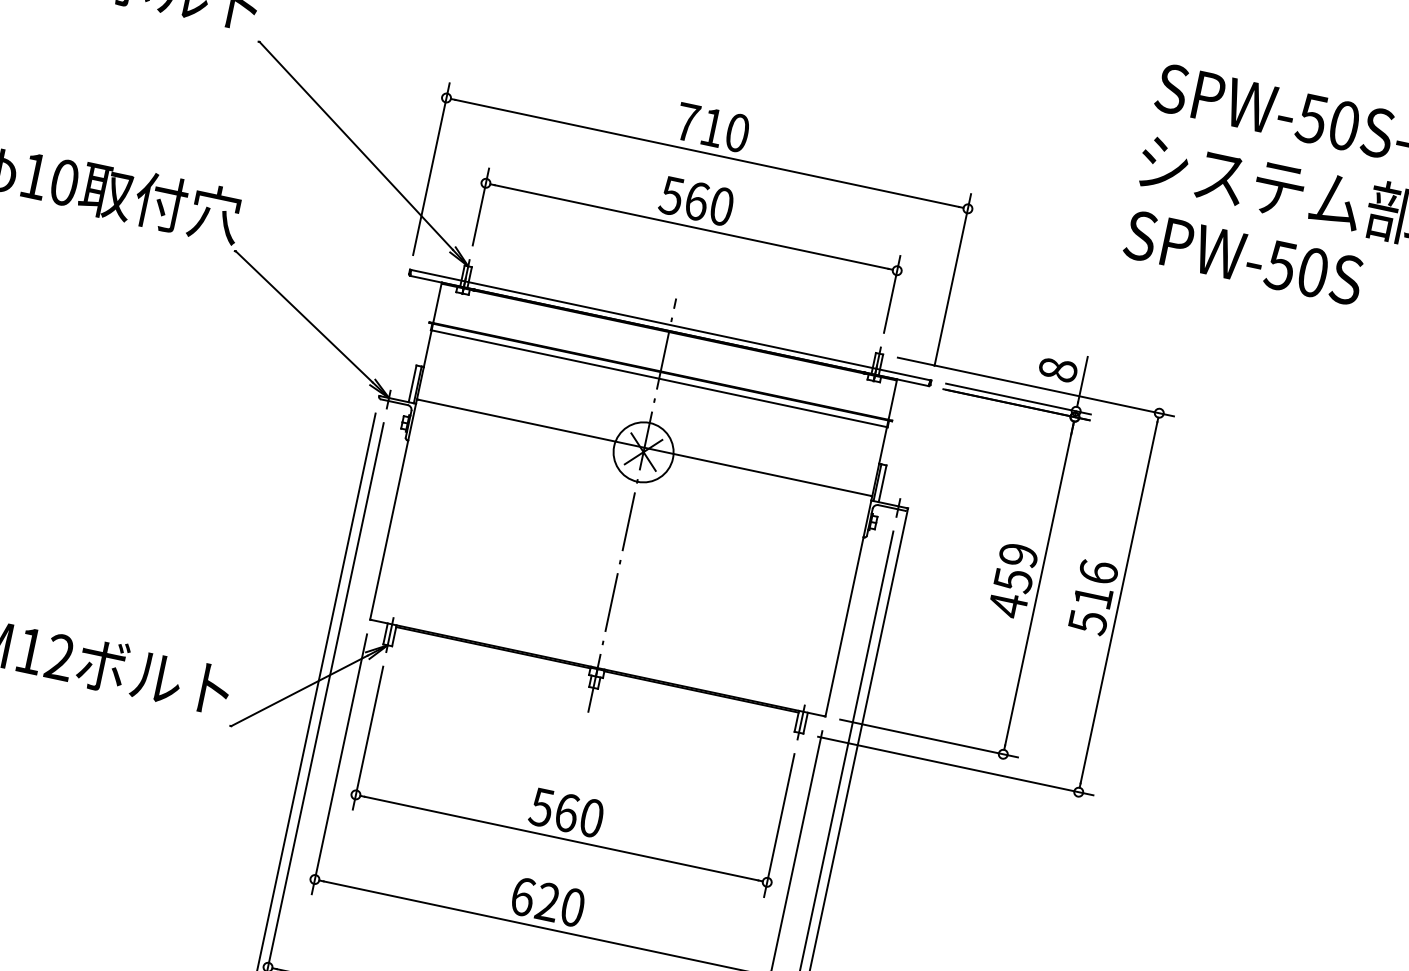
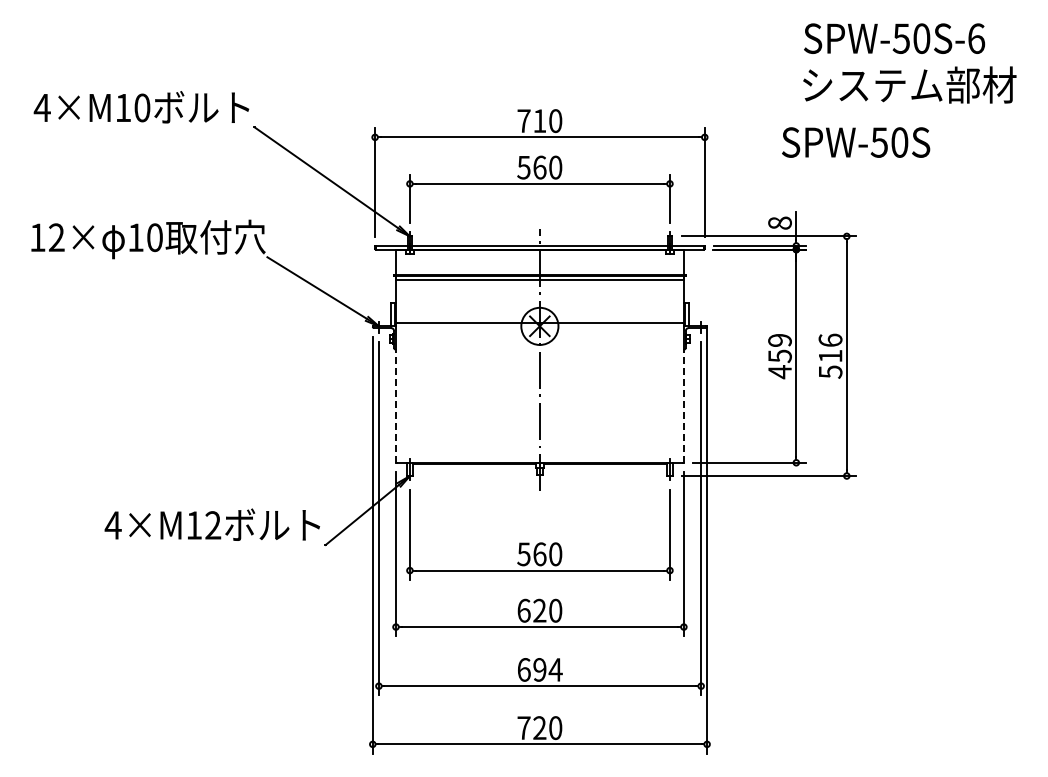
text: (1244, 257) -> (856, 142), moved
line: (388, 530) -> (395, 406), solid -> dashed
line: (843, 627) -> (683, 406), solid -> dashed

